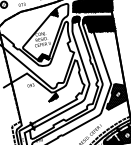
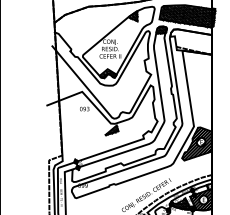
hatch: (98, 23) -> (191, 41), removed

